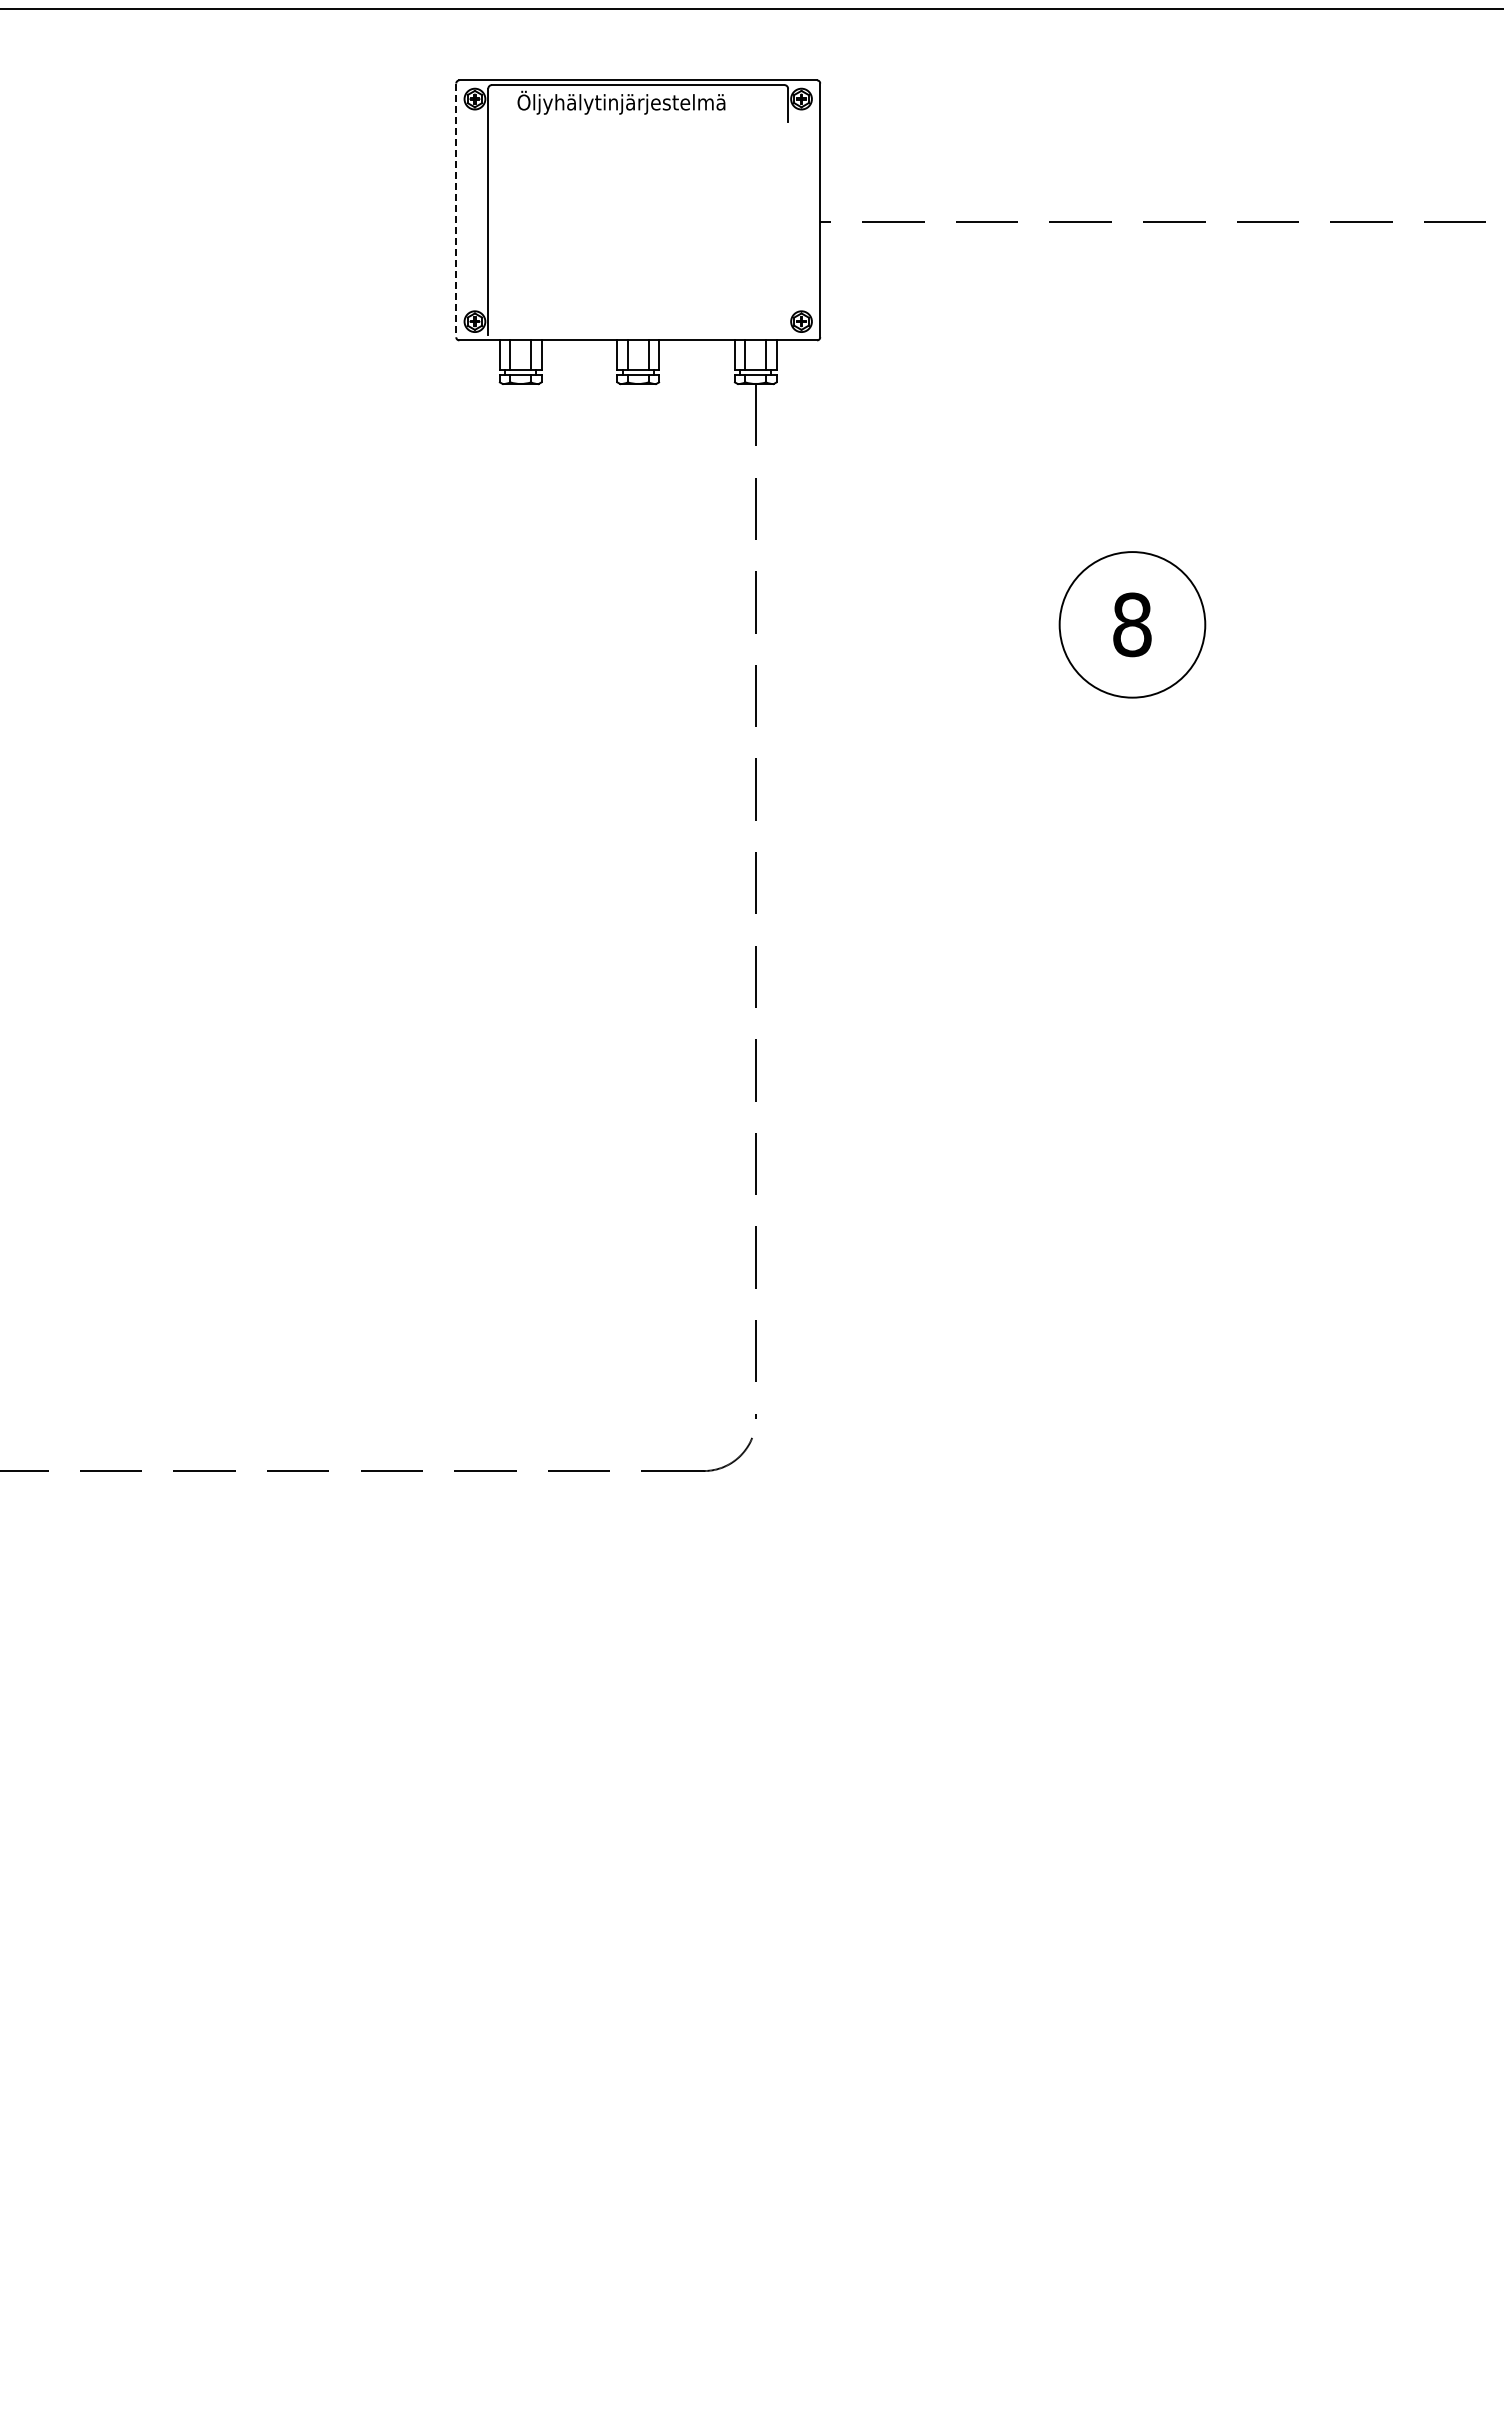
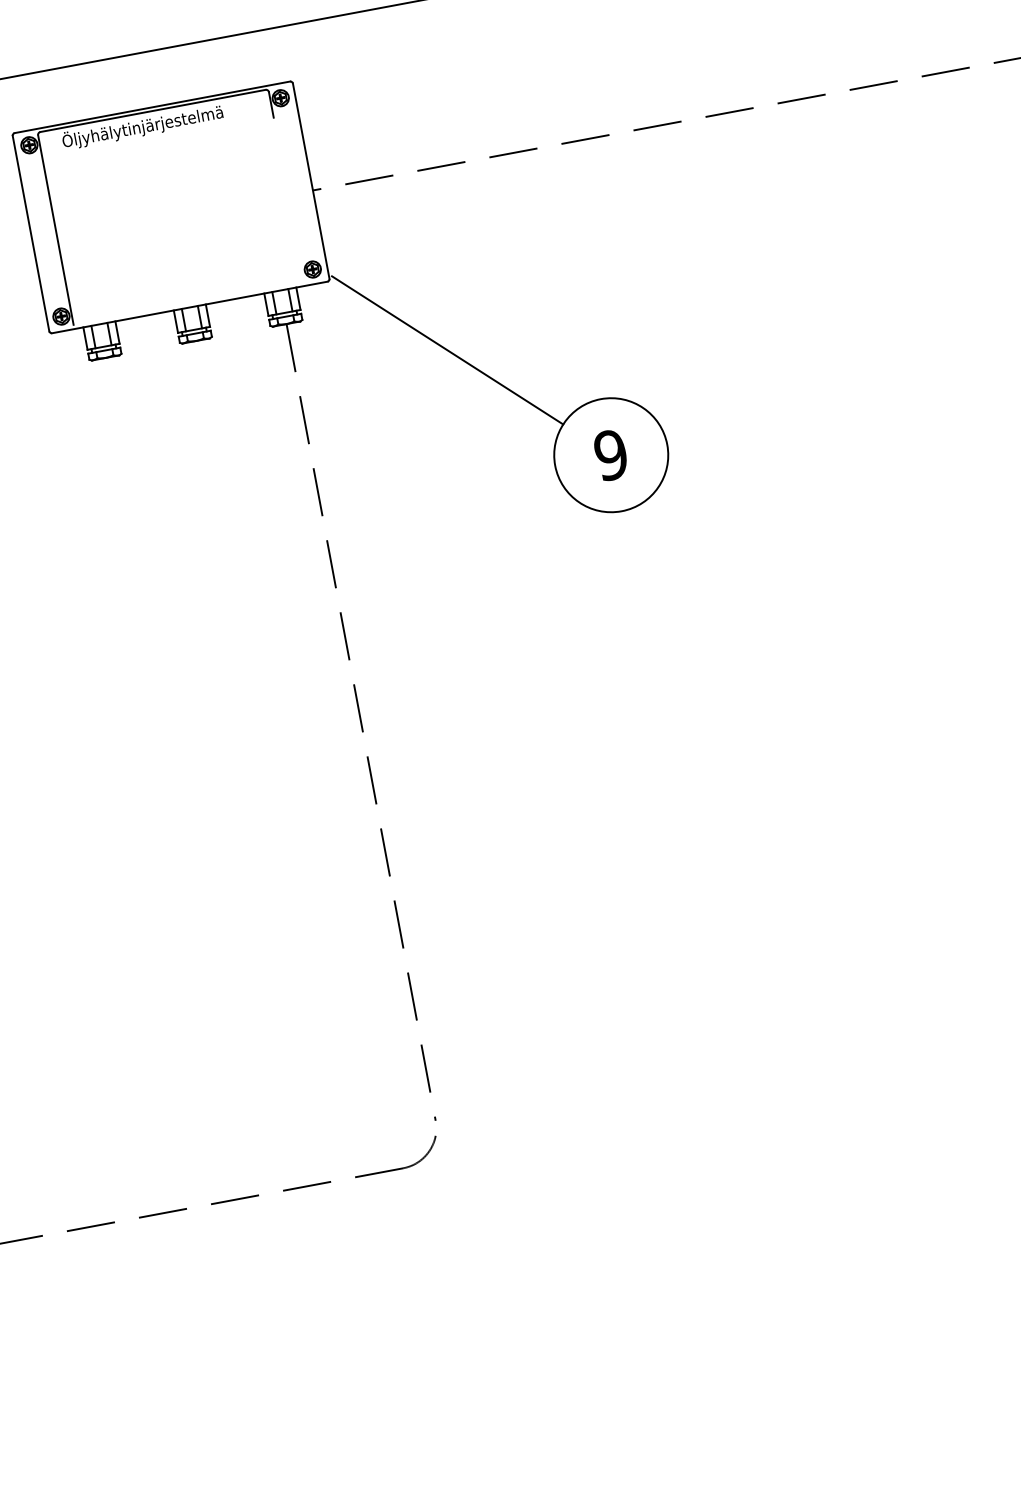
line: (456, 210) -> (31, 233), dashed -> solid
line: (951, 454) -> (447, 350), added
text: (1131, 624) -> (610, 455), 8 -> 9

